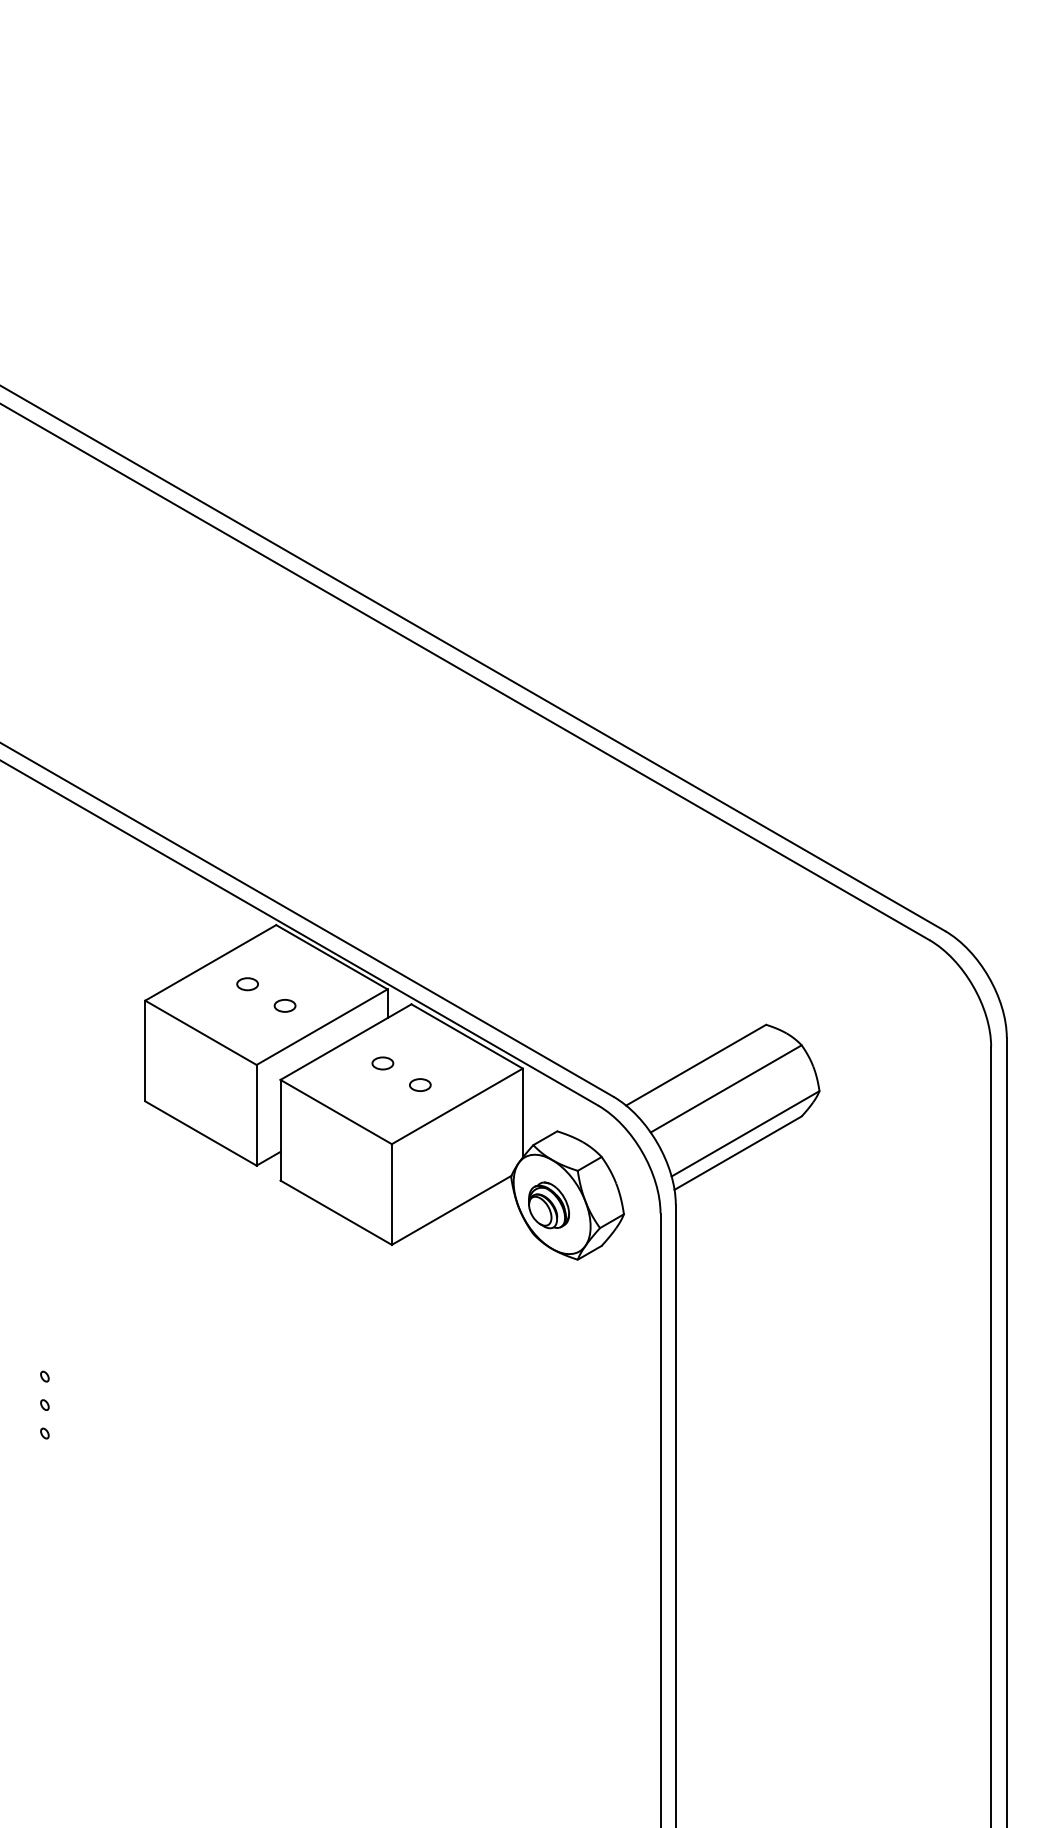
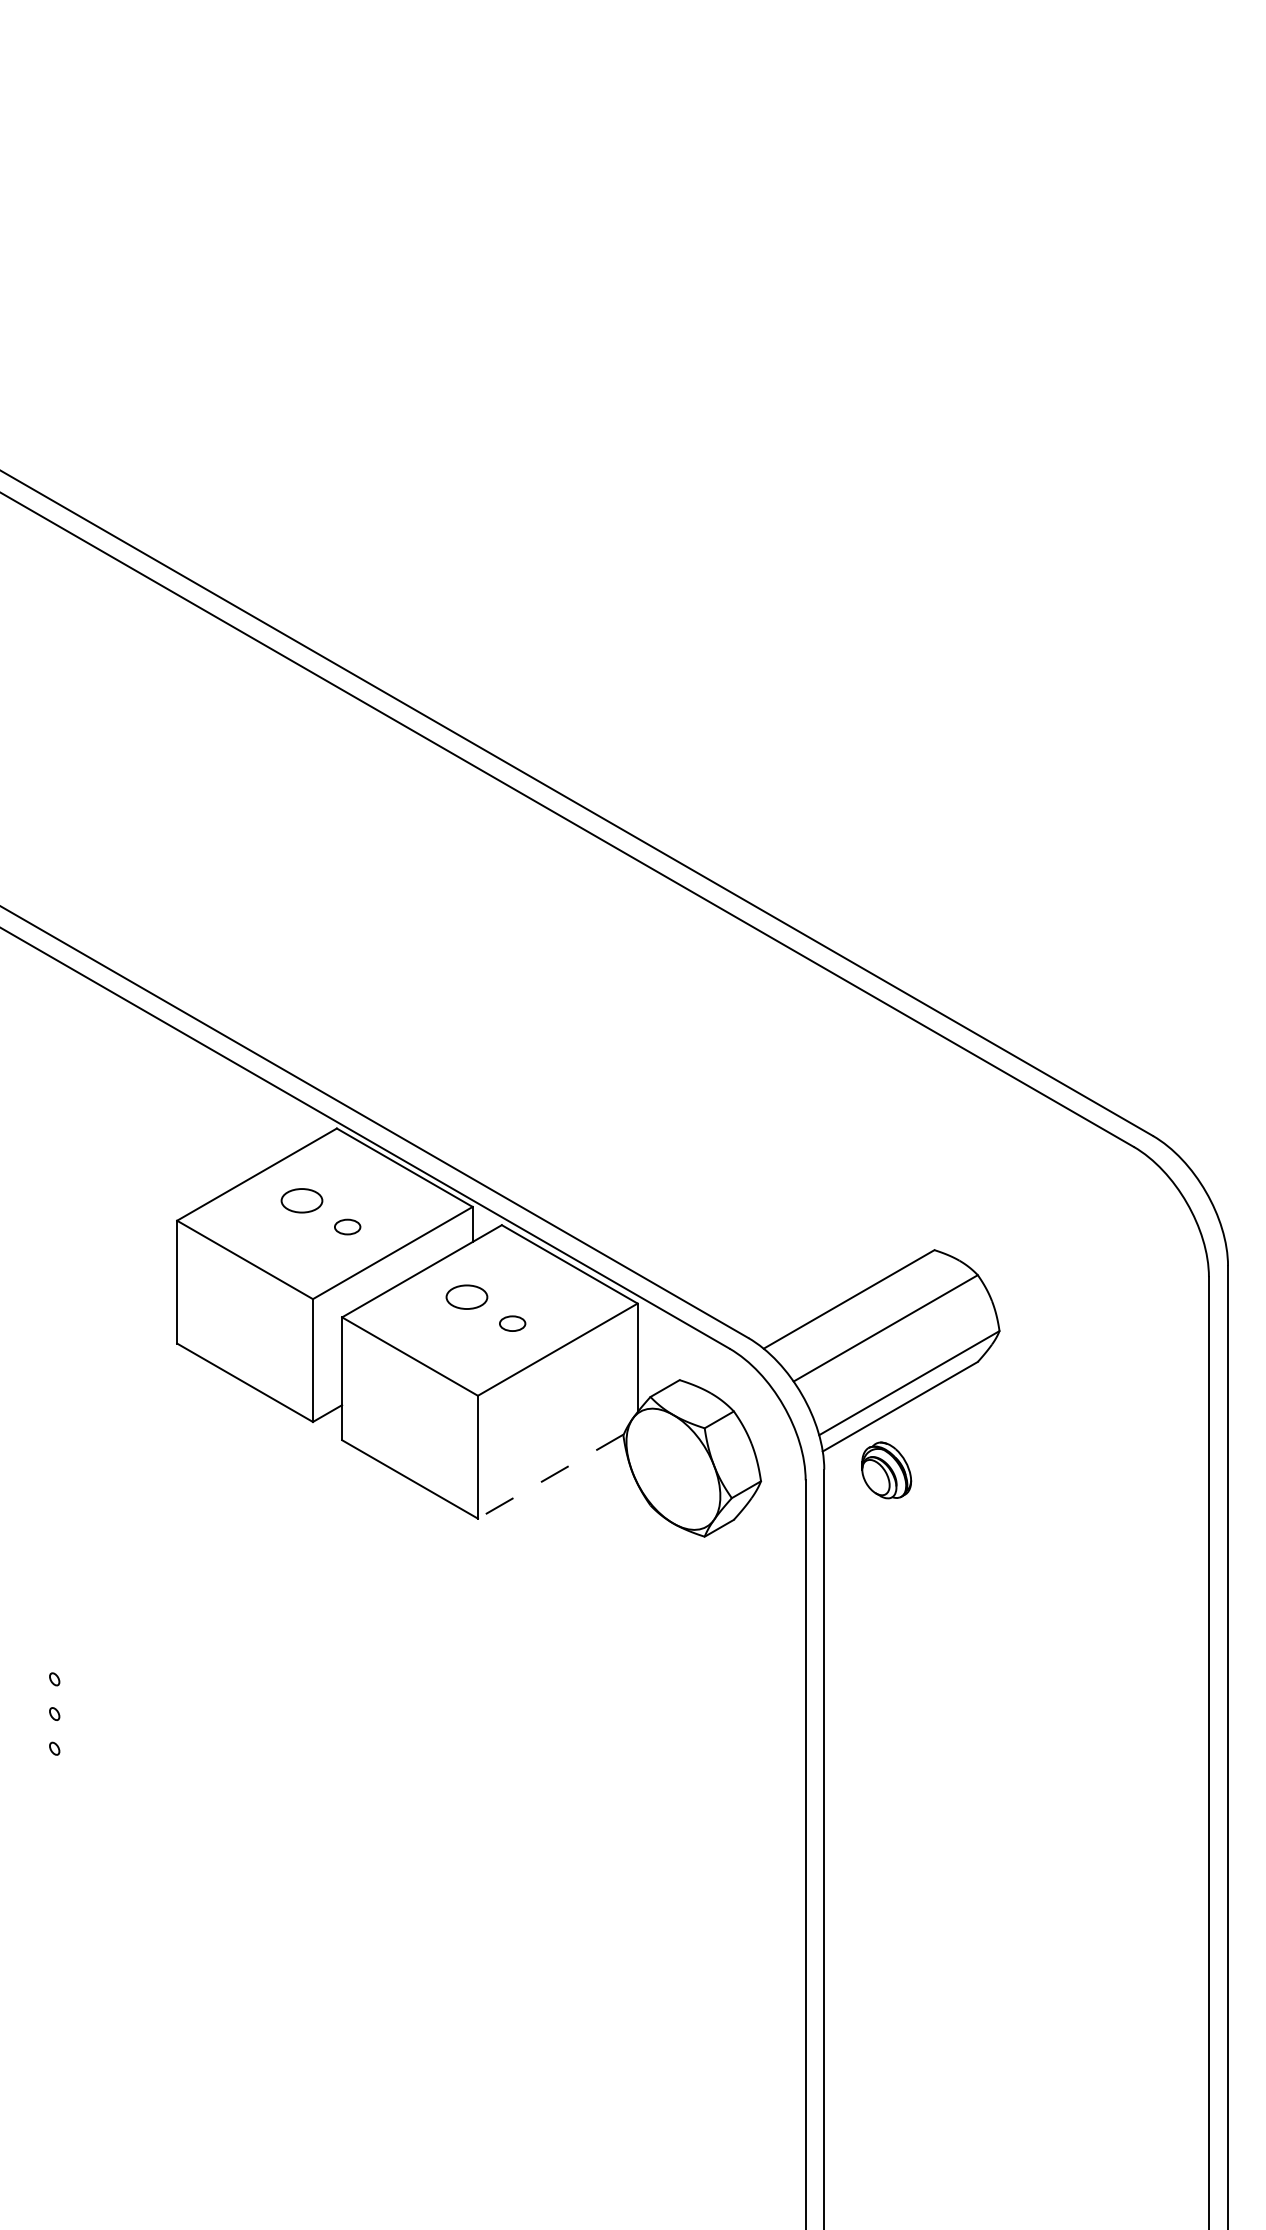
part: (247, 984) -> (301, 1200), size x1.6
part: (382, 1063) -> (466, 1297), size x1.6
part: (548, 1205) -> (886, 1470), moved
line: (451, 1210) -> (550, 1476), solid -> dashed

